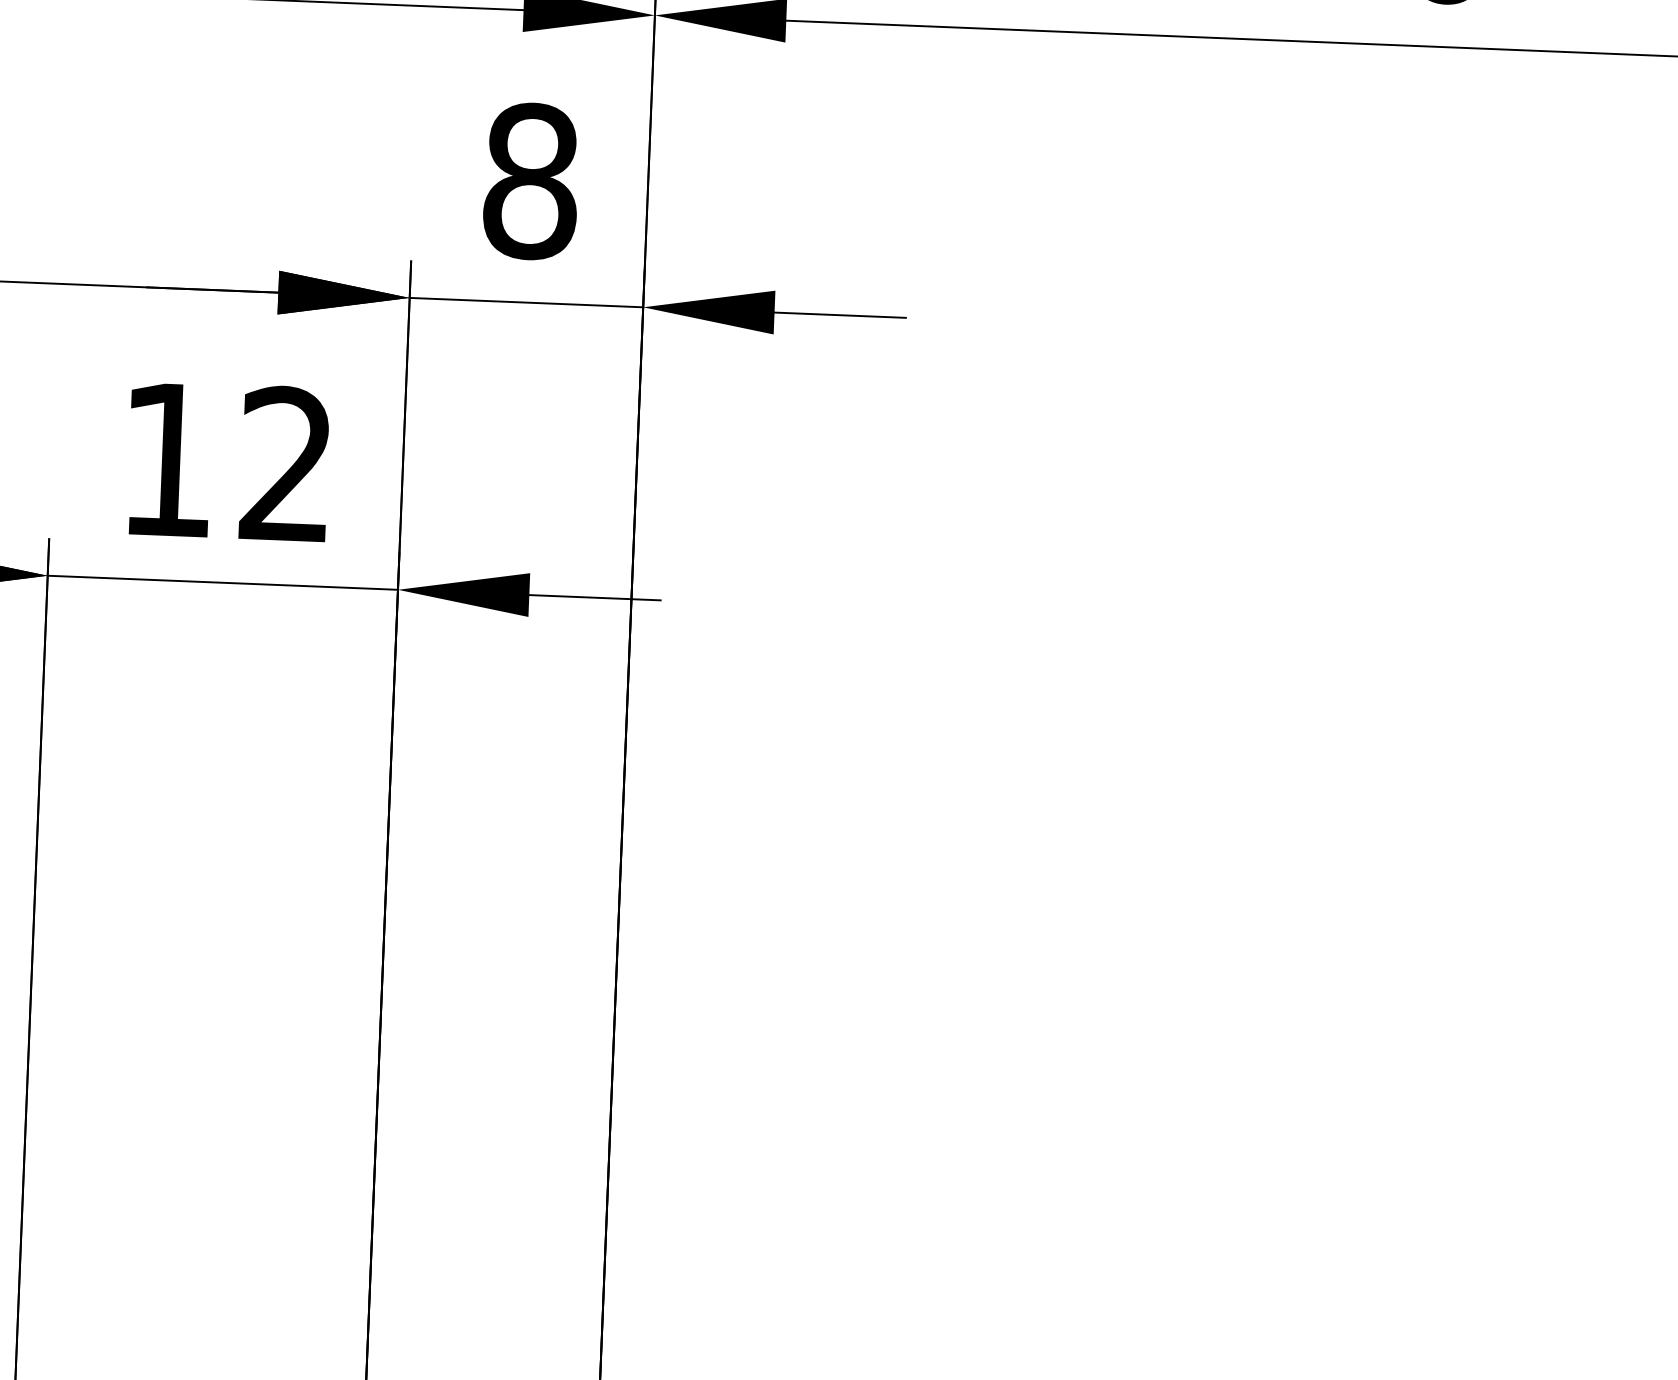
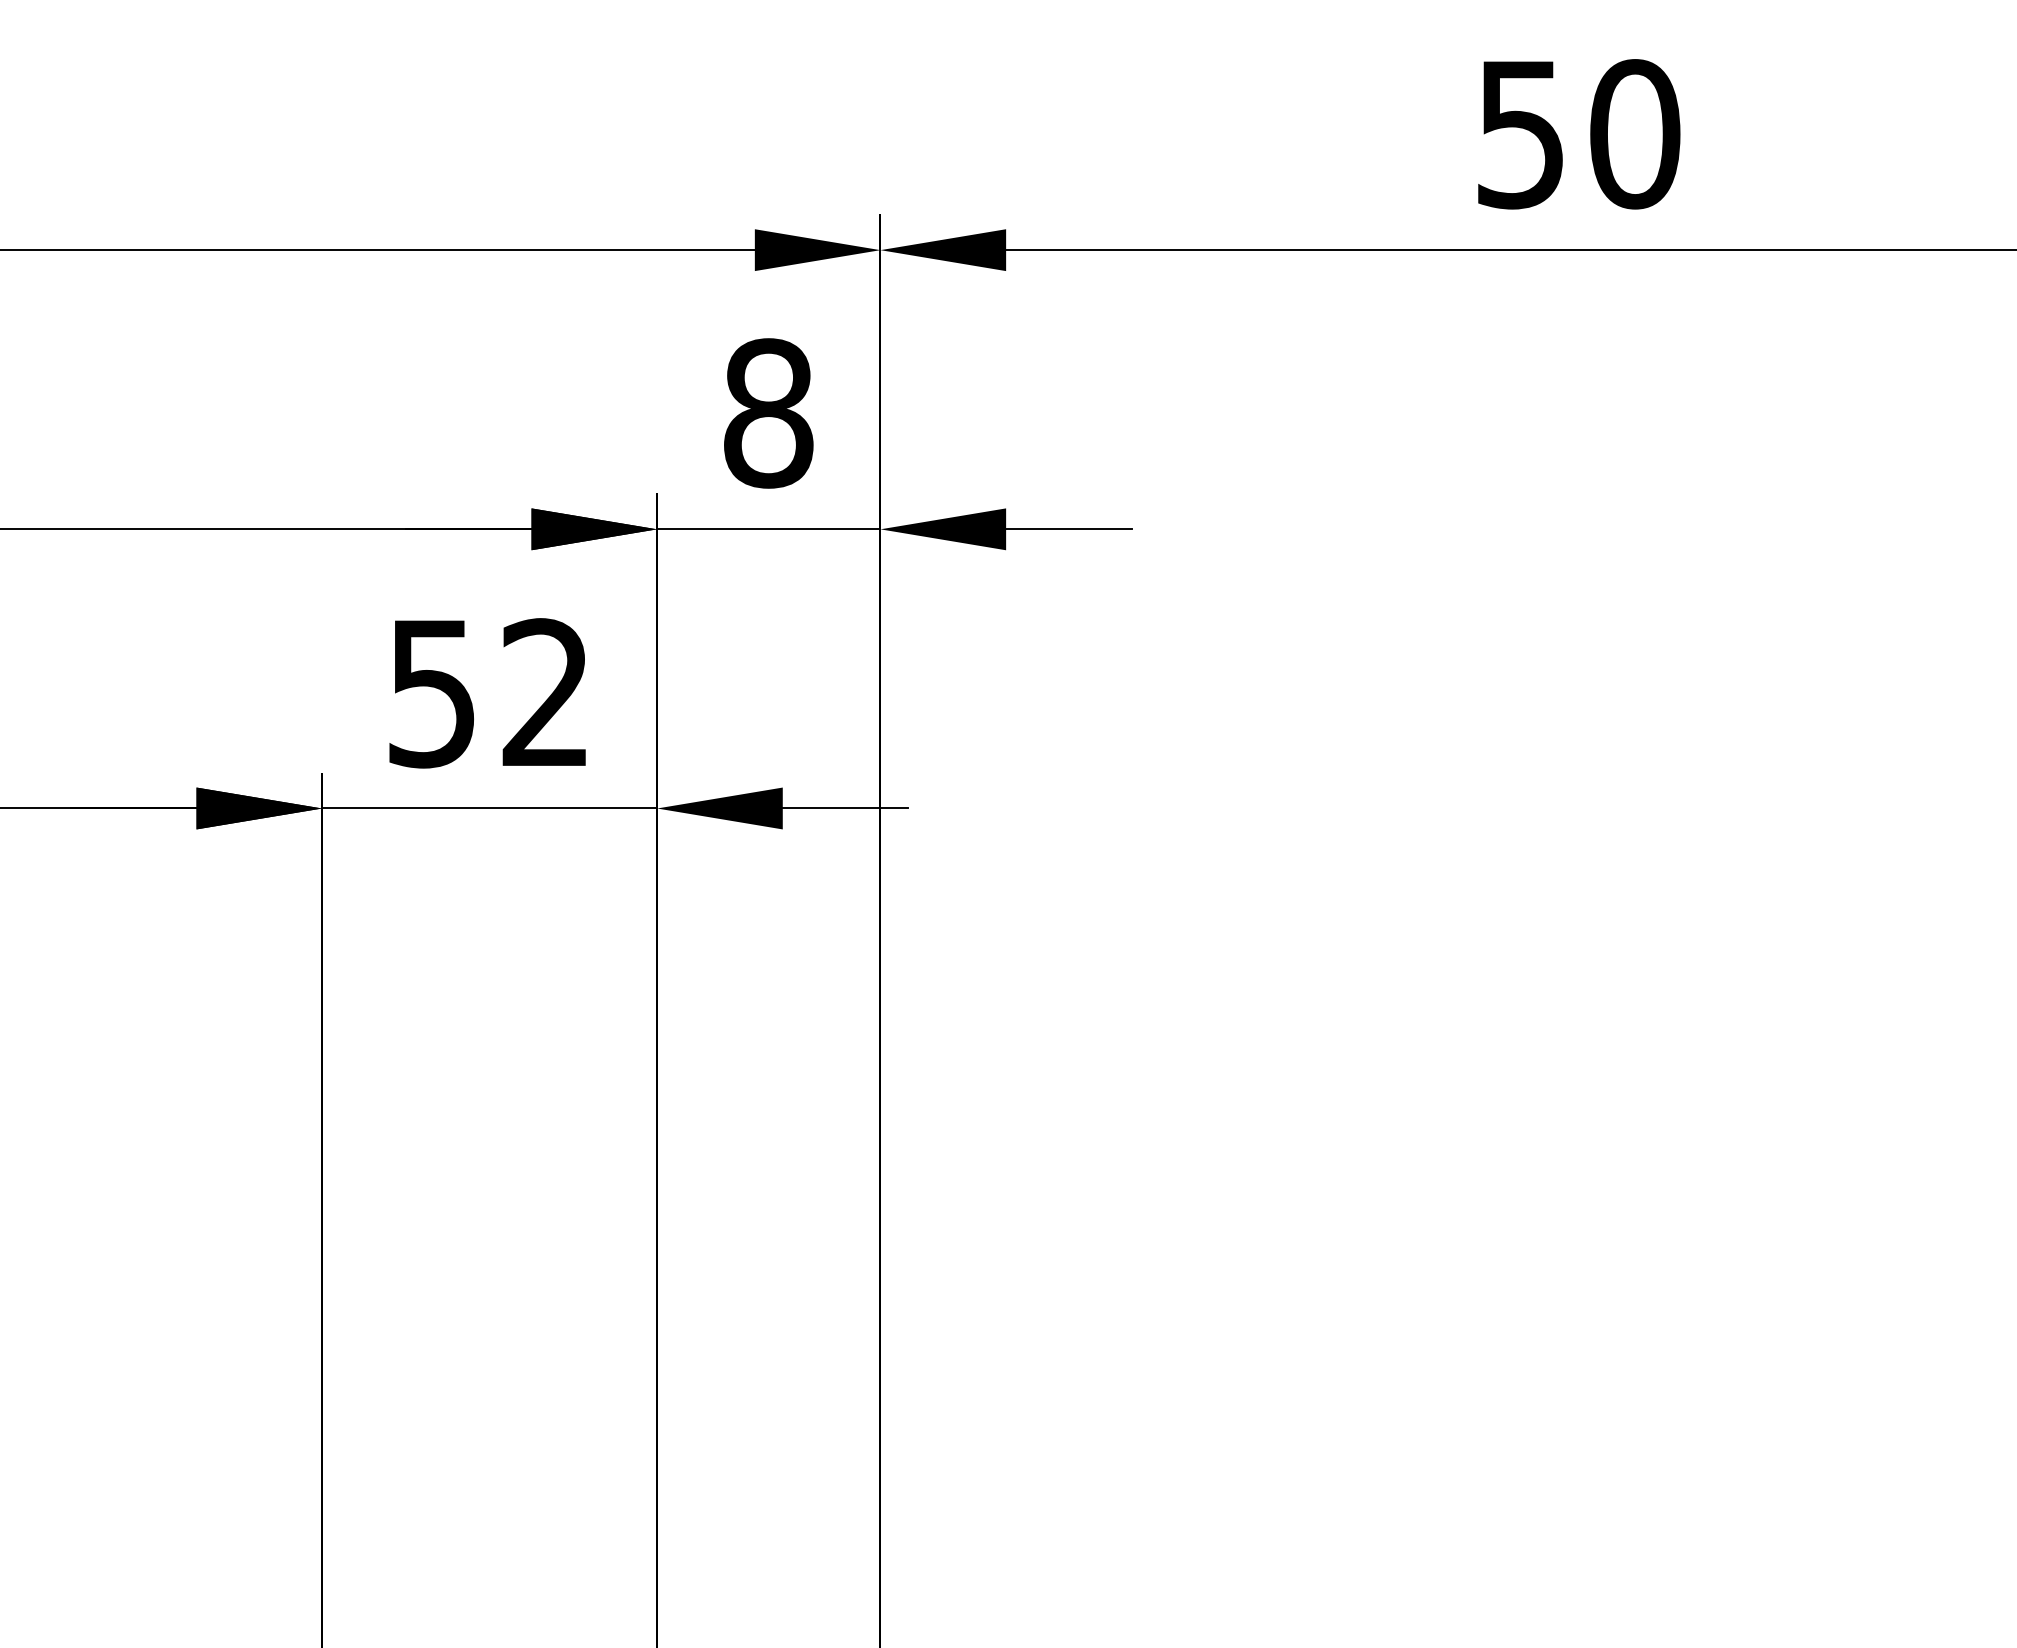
text: (166, 461) -> (431, 694), 12 -> 52

